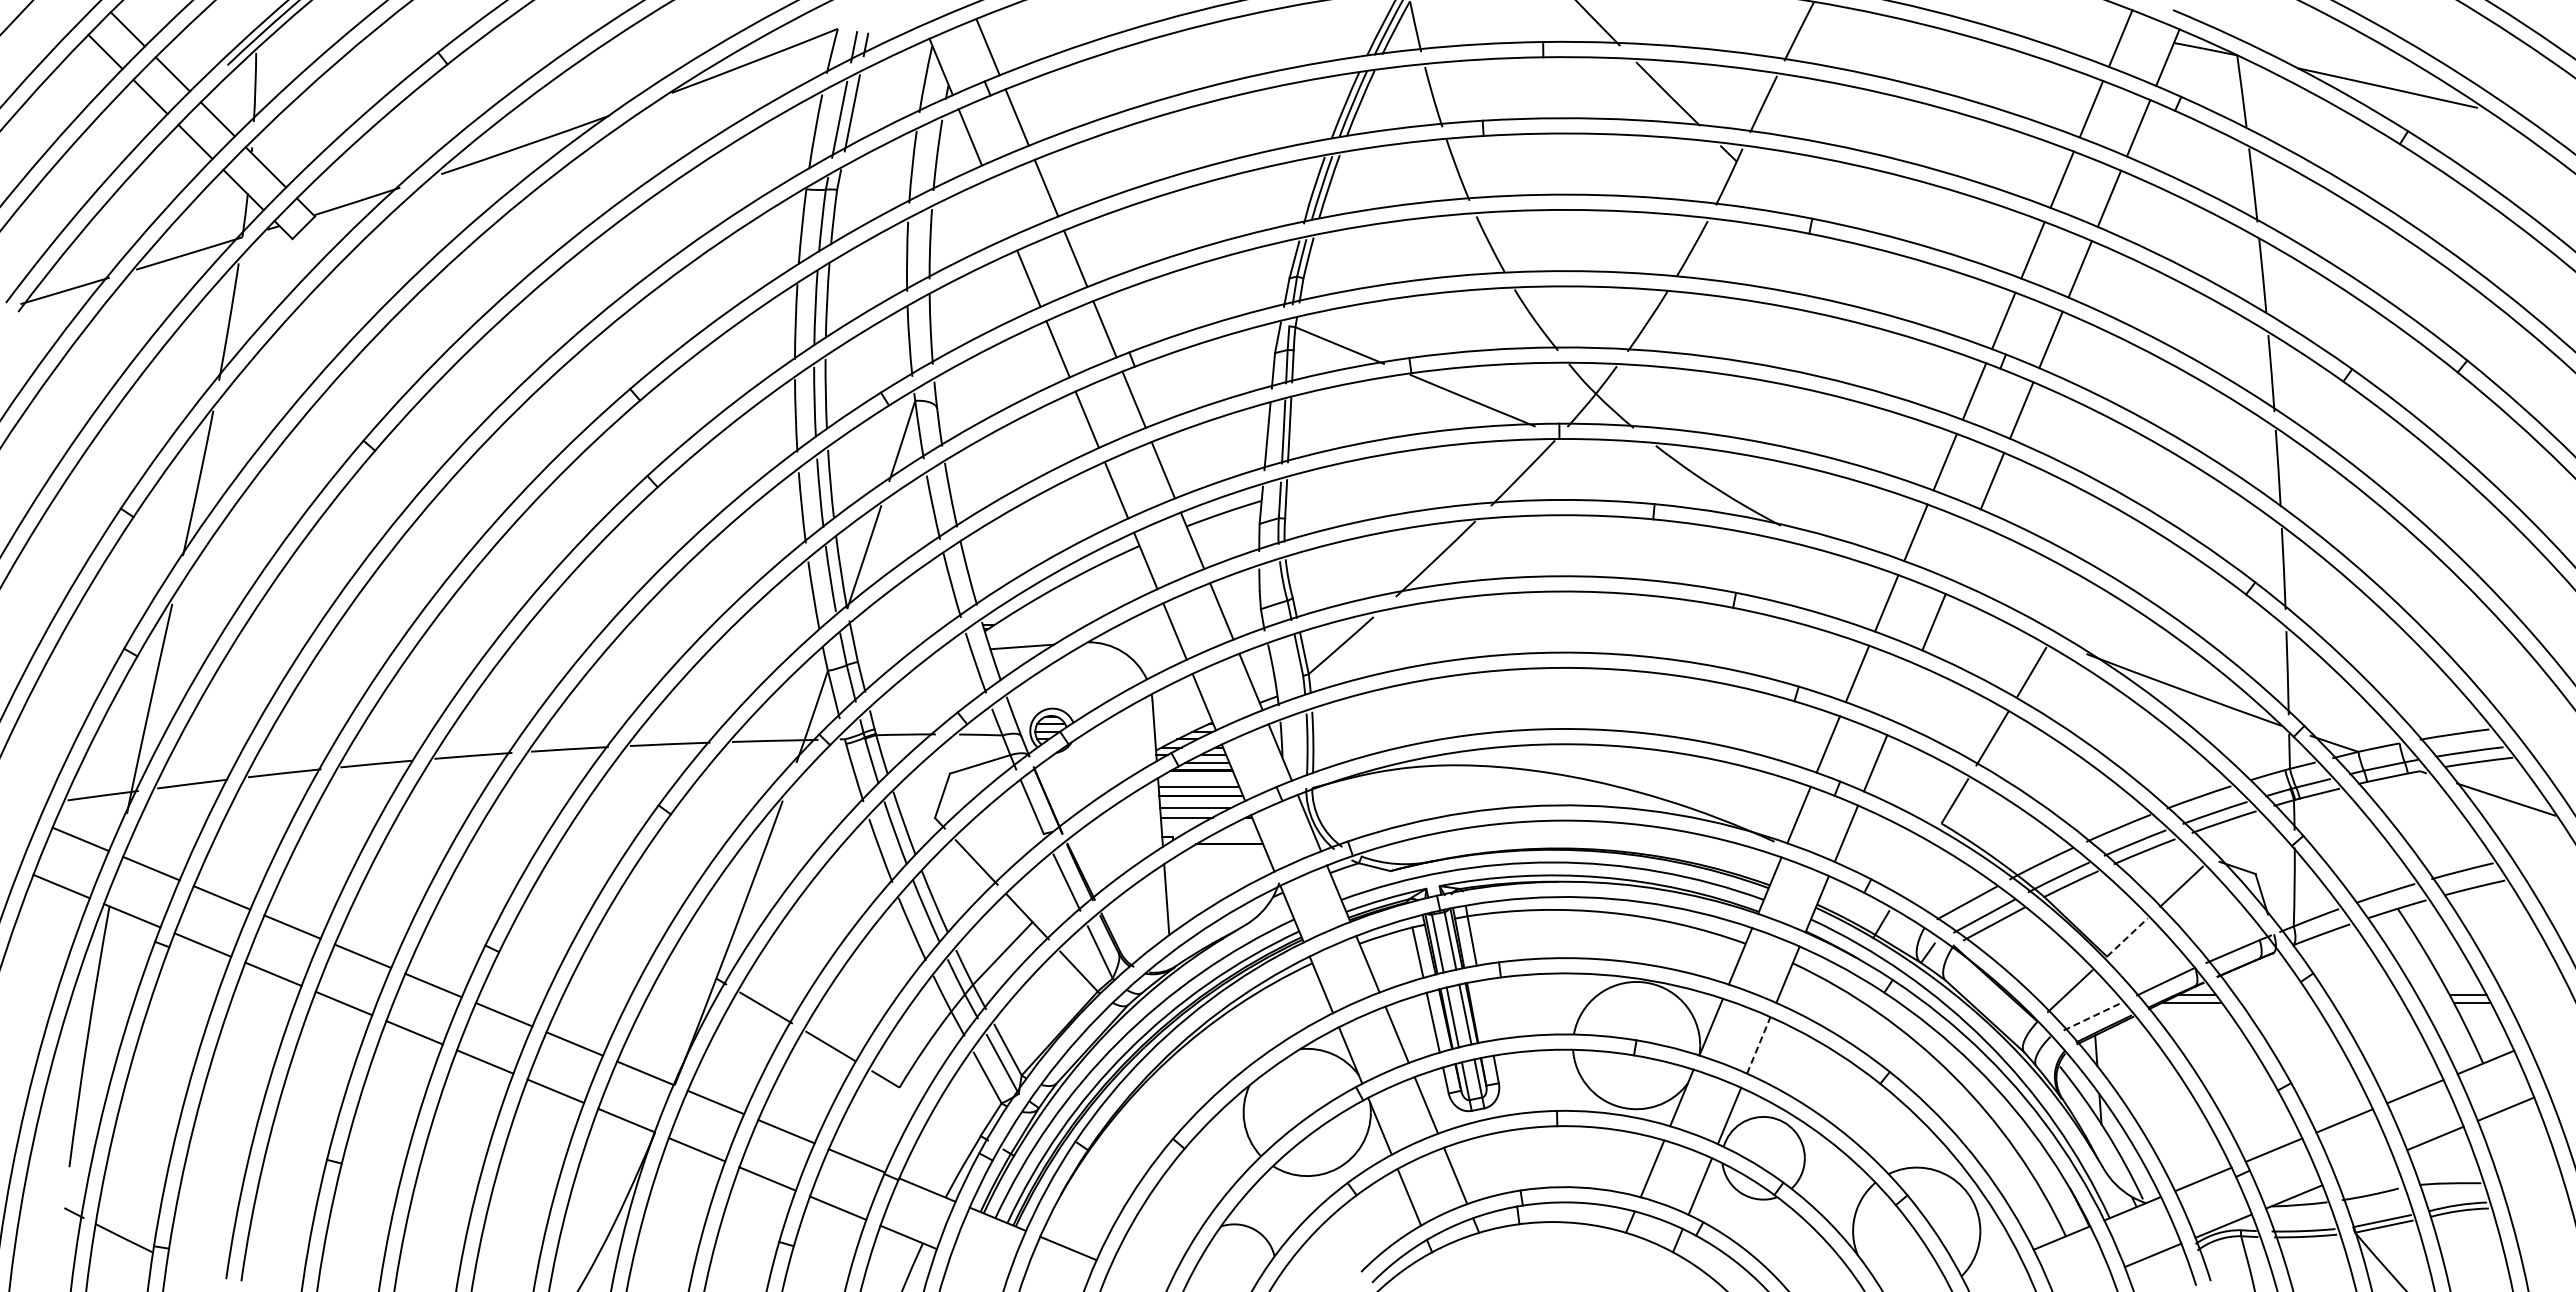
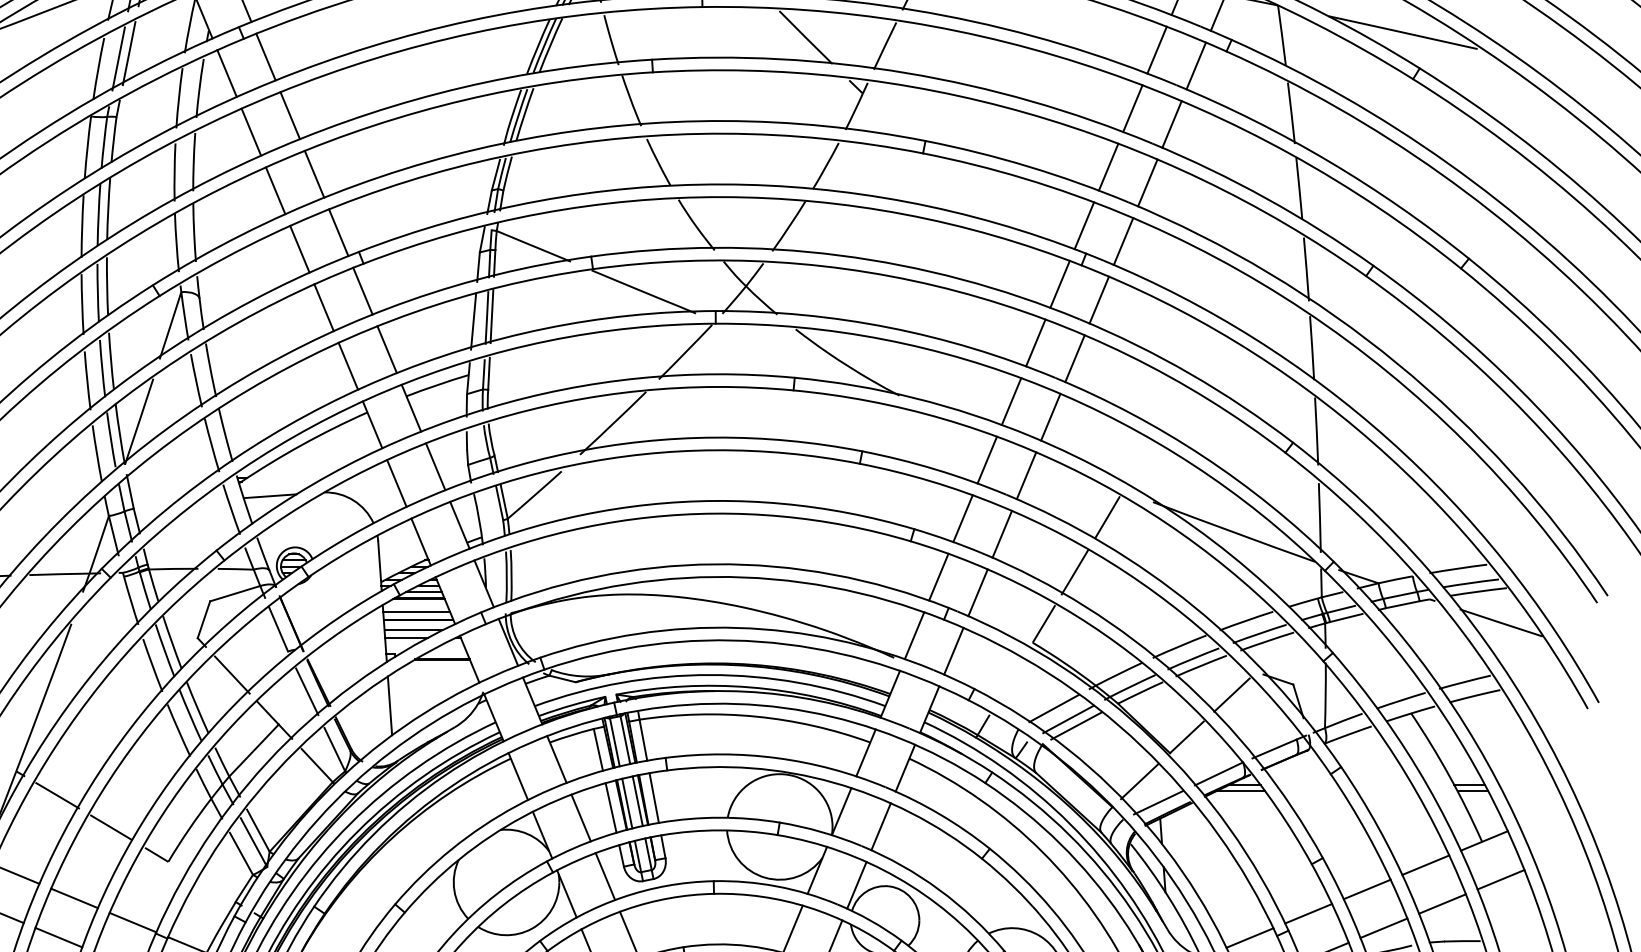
line: (999, 207) -> (251, 131), added
line: (1962, 551) -> (1050, 417), added
line: (1904, 692) -> (1002, 534), added
line: (2127, 937) -> (1187, 737), dashed -> solid
line: (1484, 1010) -> (653, 797), added
line: (2093, 1016) -> (1158, 802), dashed -> solid
line: (1758, 1045) -> (880, 826), dashed -> solid
line: (2364, 1167) -> (1383, 928), added

